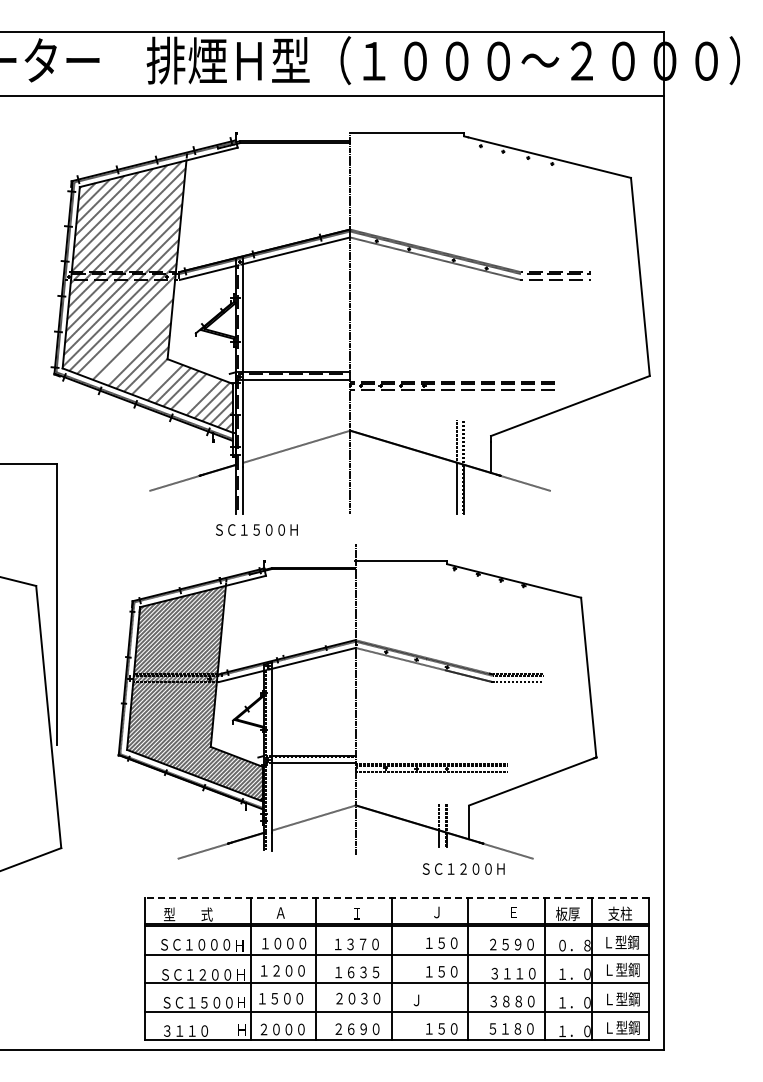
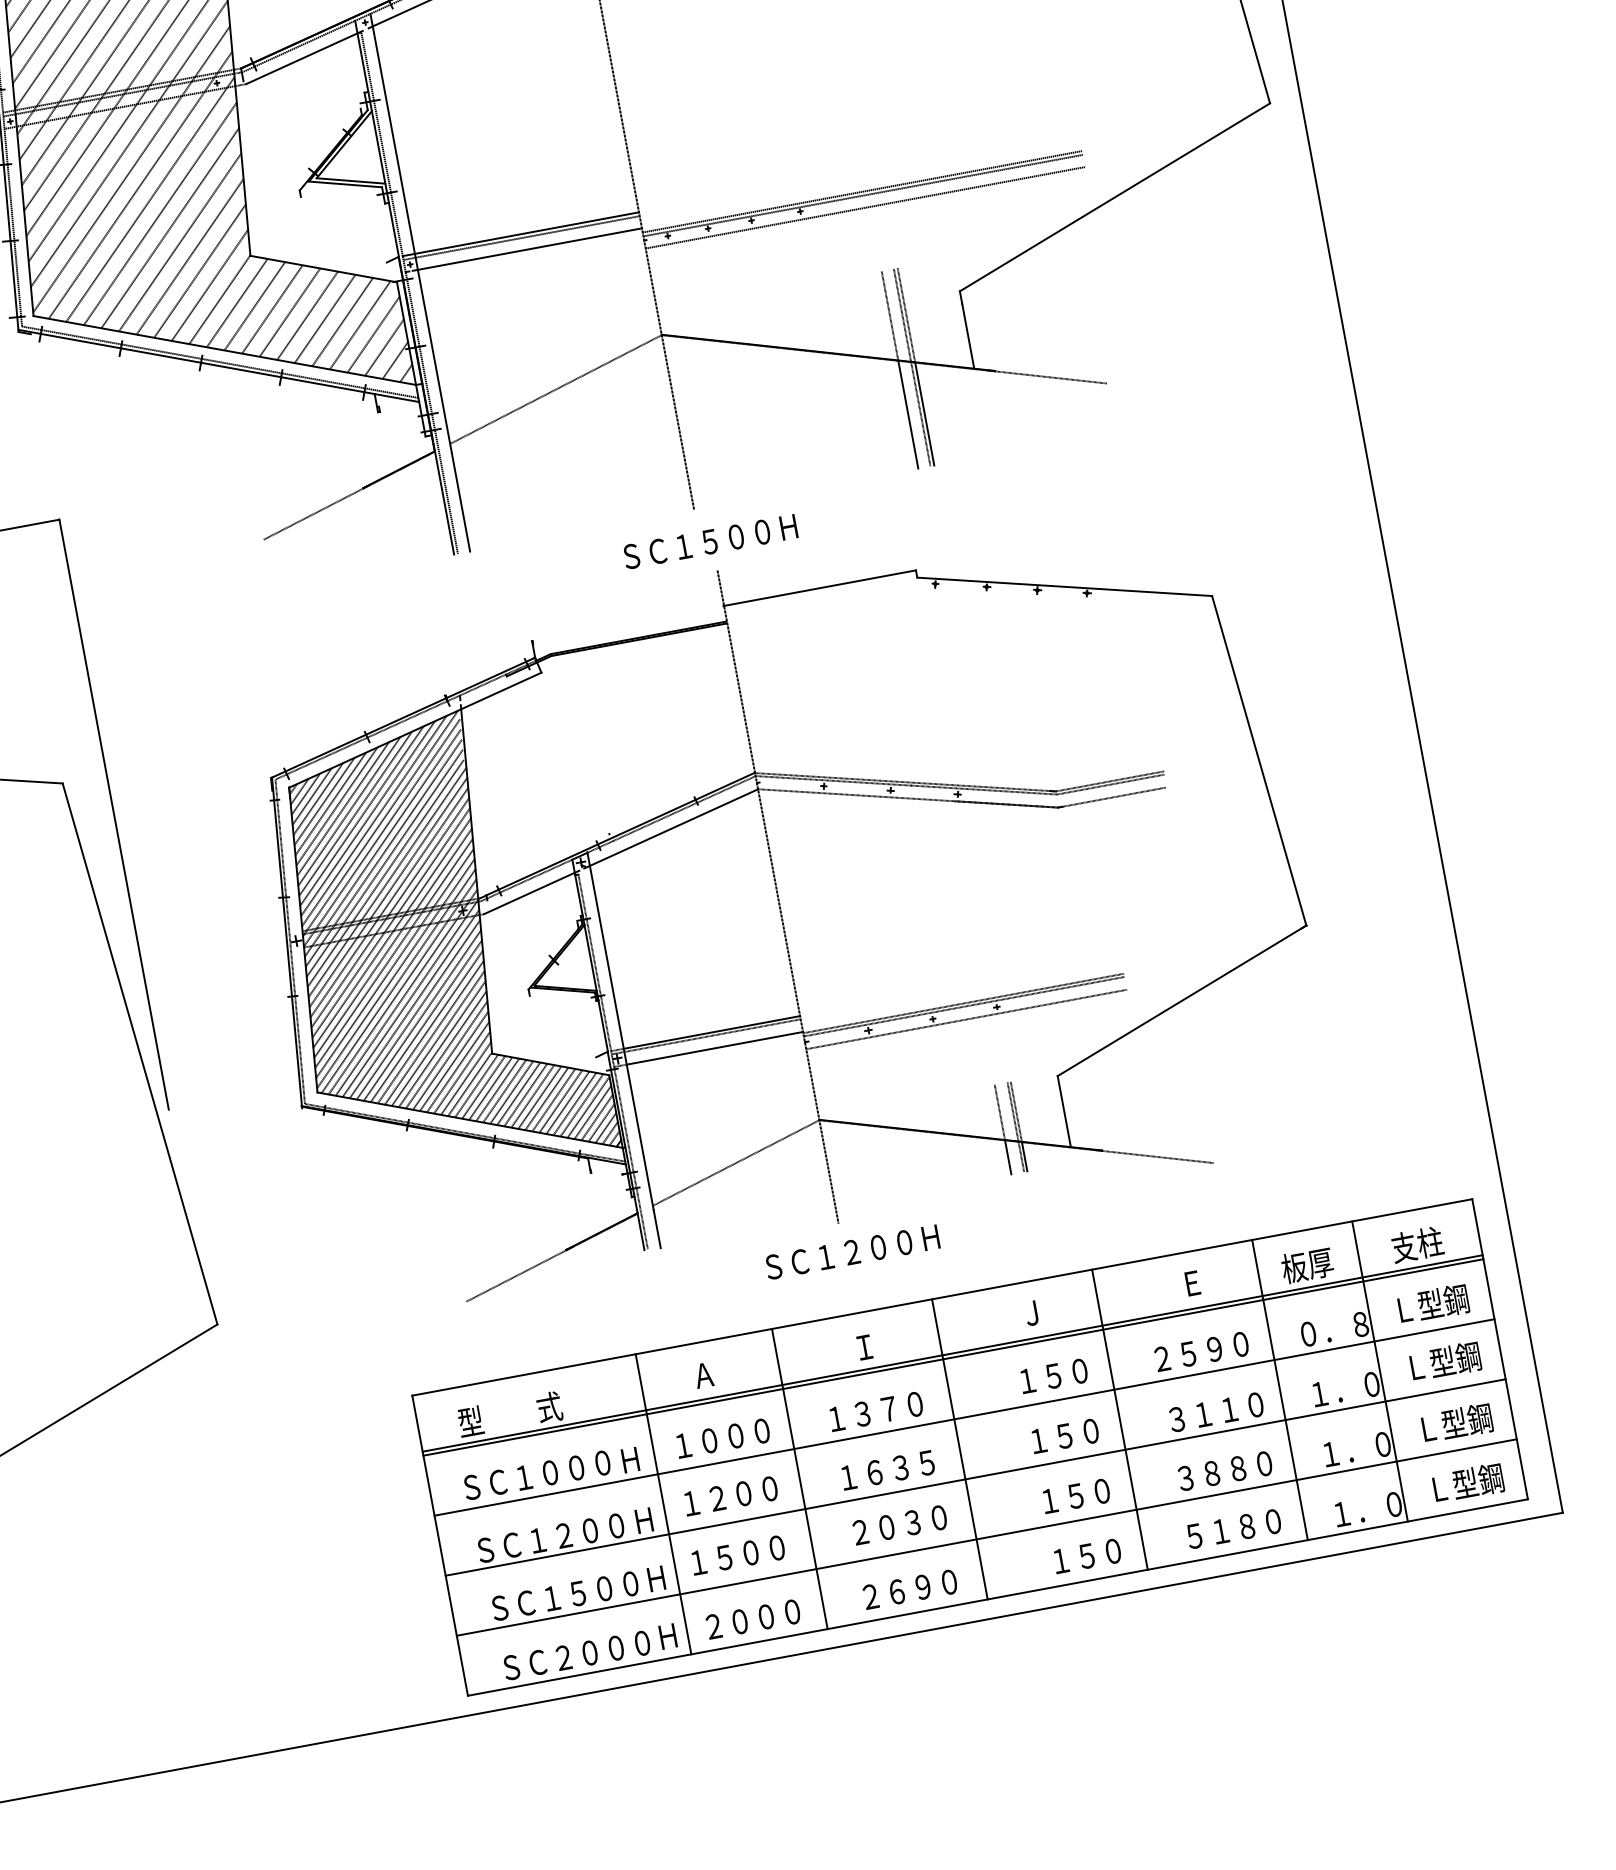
line: (129, 331) -> (159, 212), added
line: (136, 346) -> (180, 241), added
line: (157, 379) -> (237, 302), added
line: (196, 394) -> (324, 318), added
text: (256, 529) -> (709, 540), moved
text: (463, 868) -> (851, 1251), moved
line: (396, 897) -> (940, 1297), dashed -> solid
text: (435, 1000) -> (1062, 1498), Ｊ -> １５０
text: (198, 1030) -> (576, 1654), ３１１０ -> ＳＣ２０００

